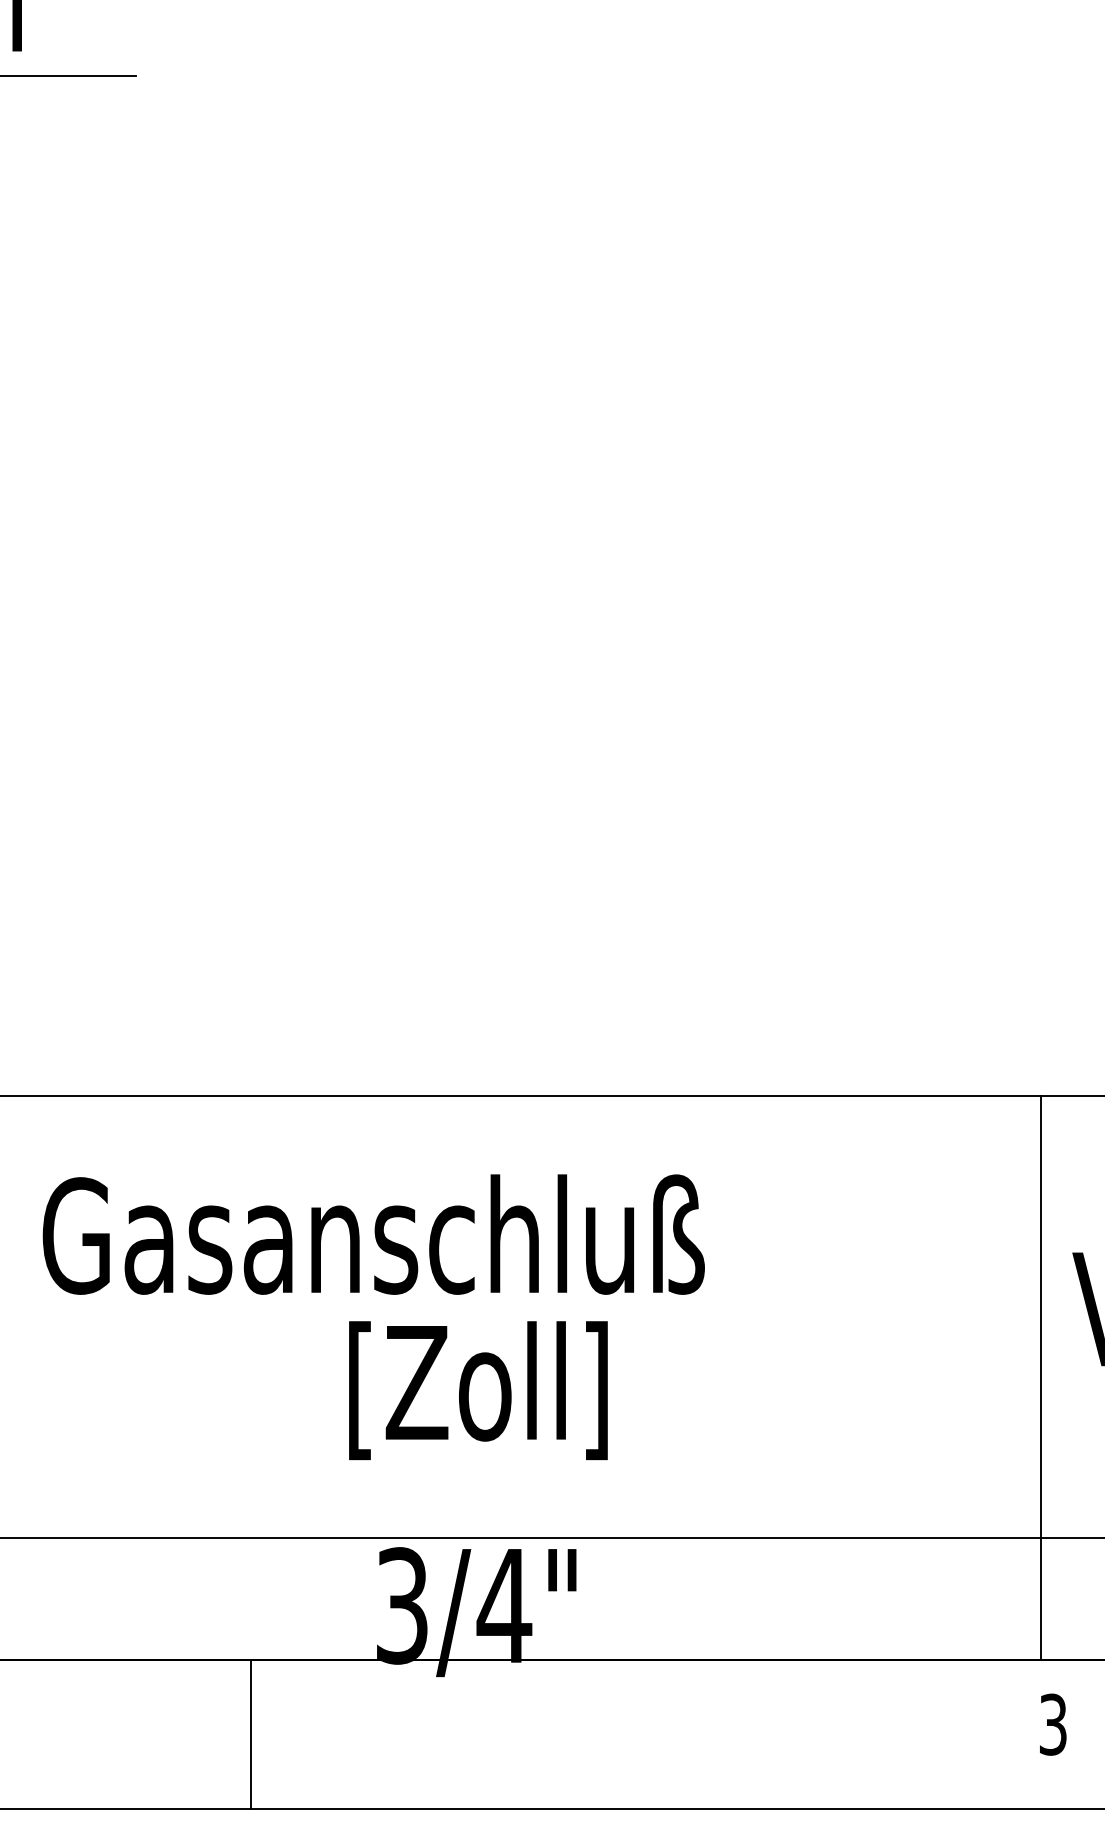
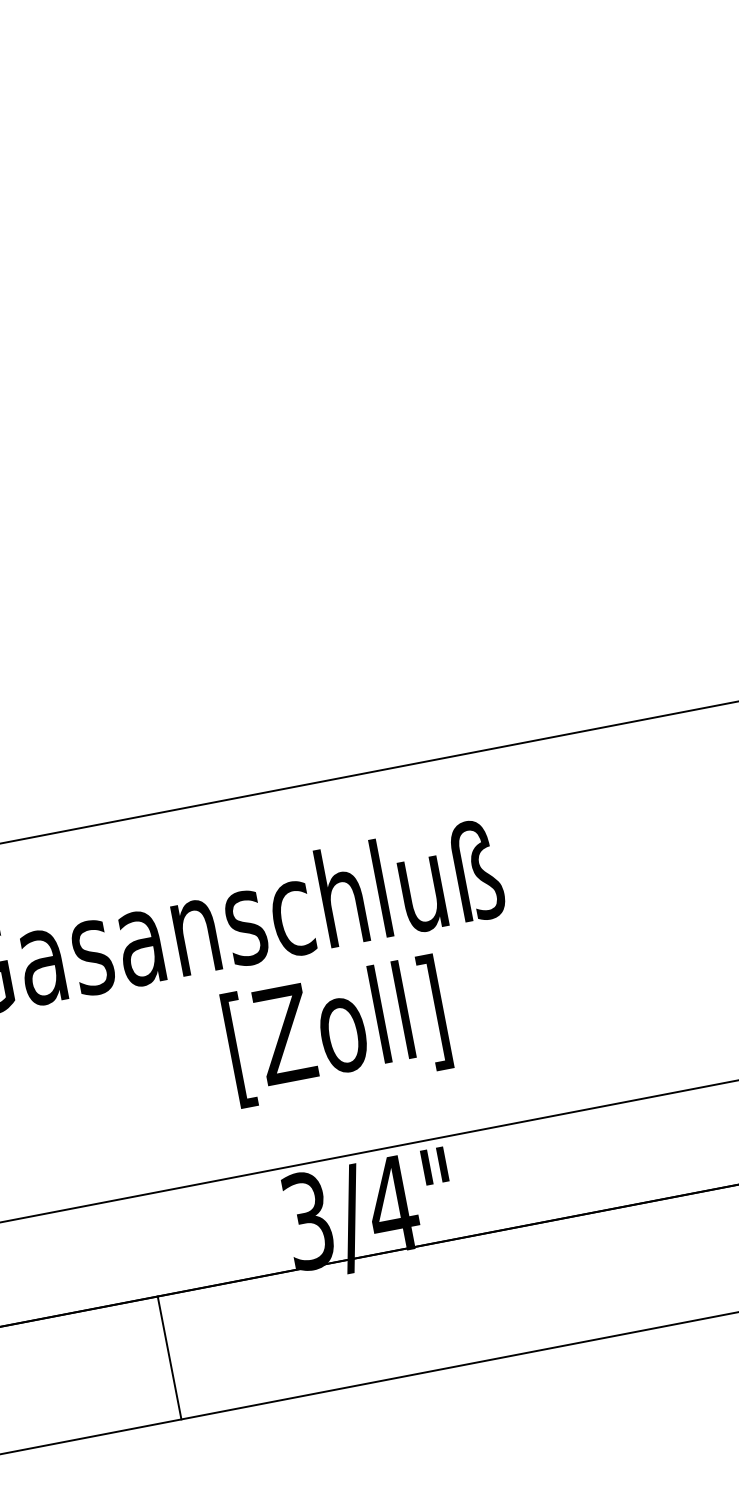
line: (251, 1734) -> (169, 1357), moved

